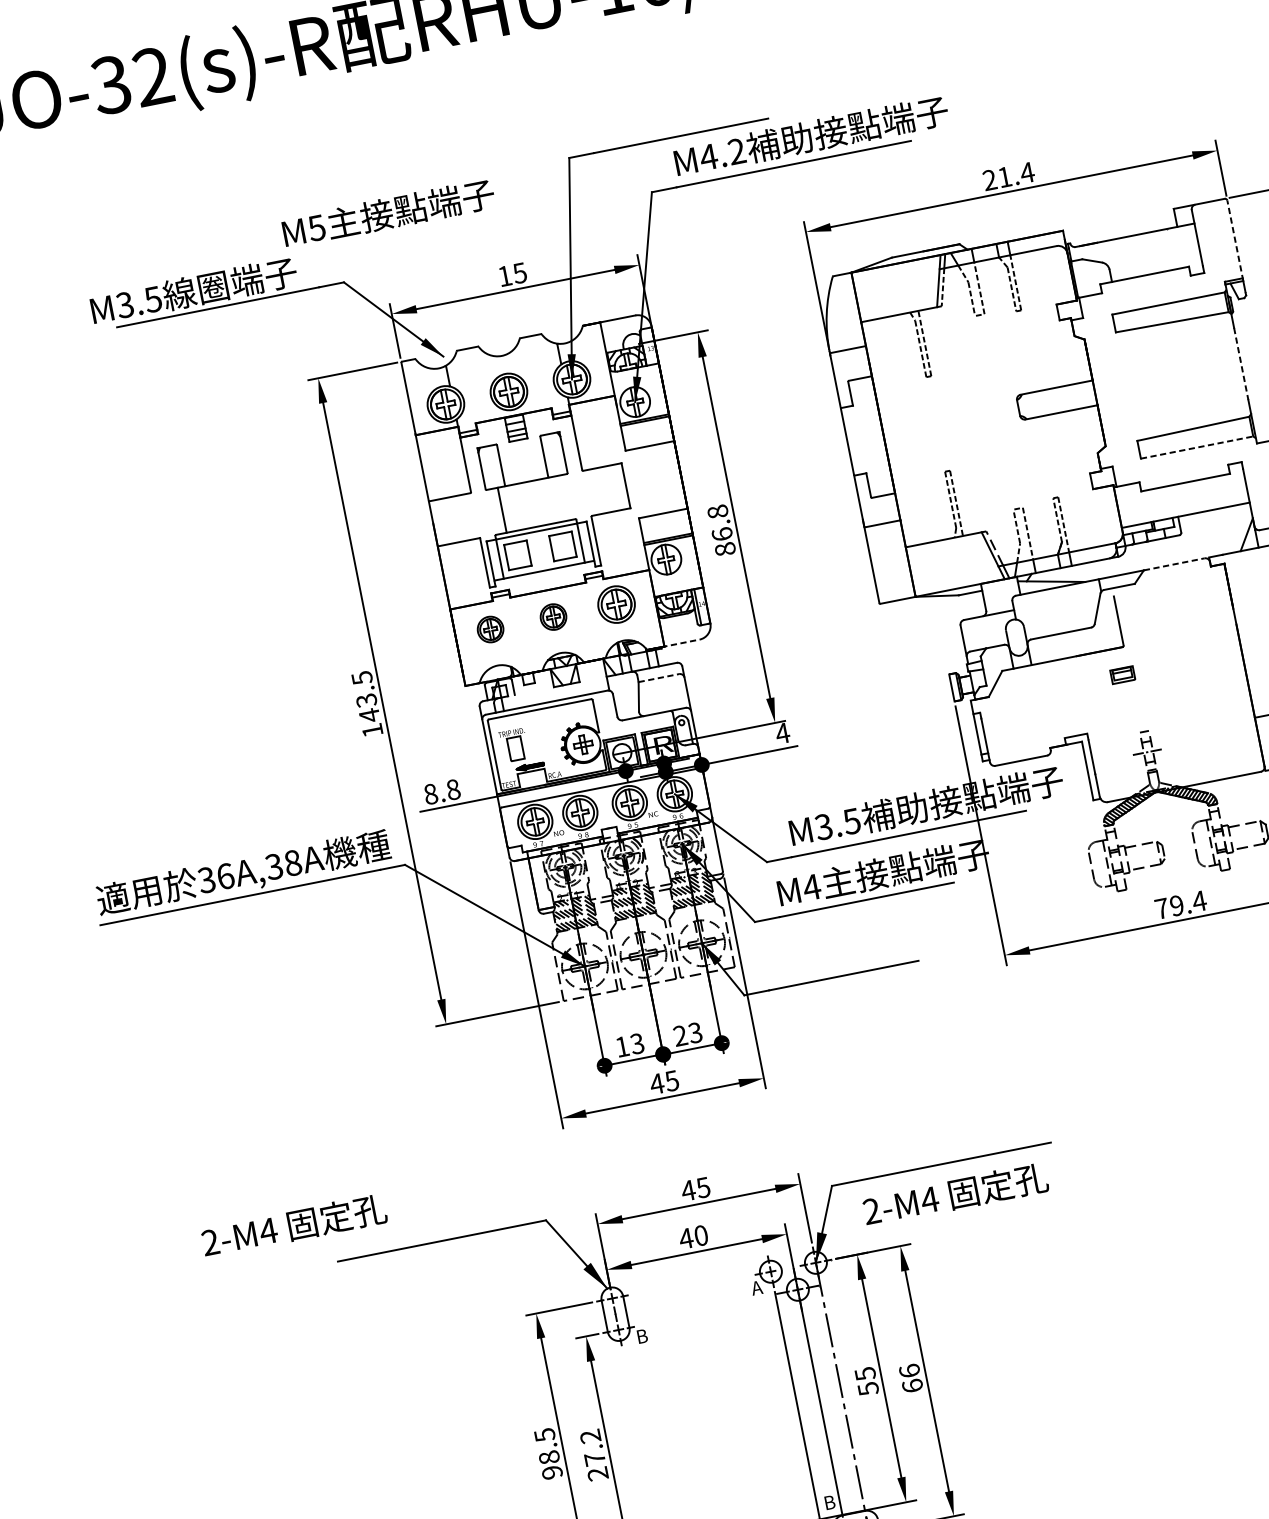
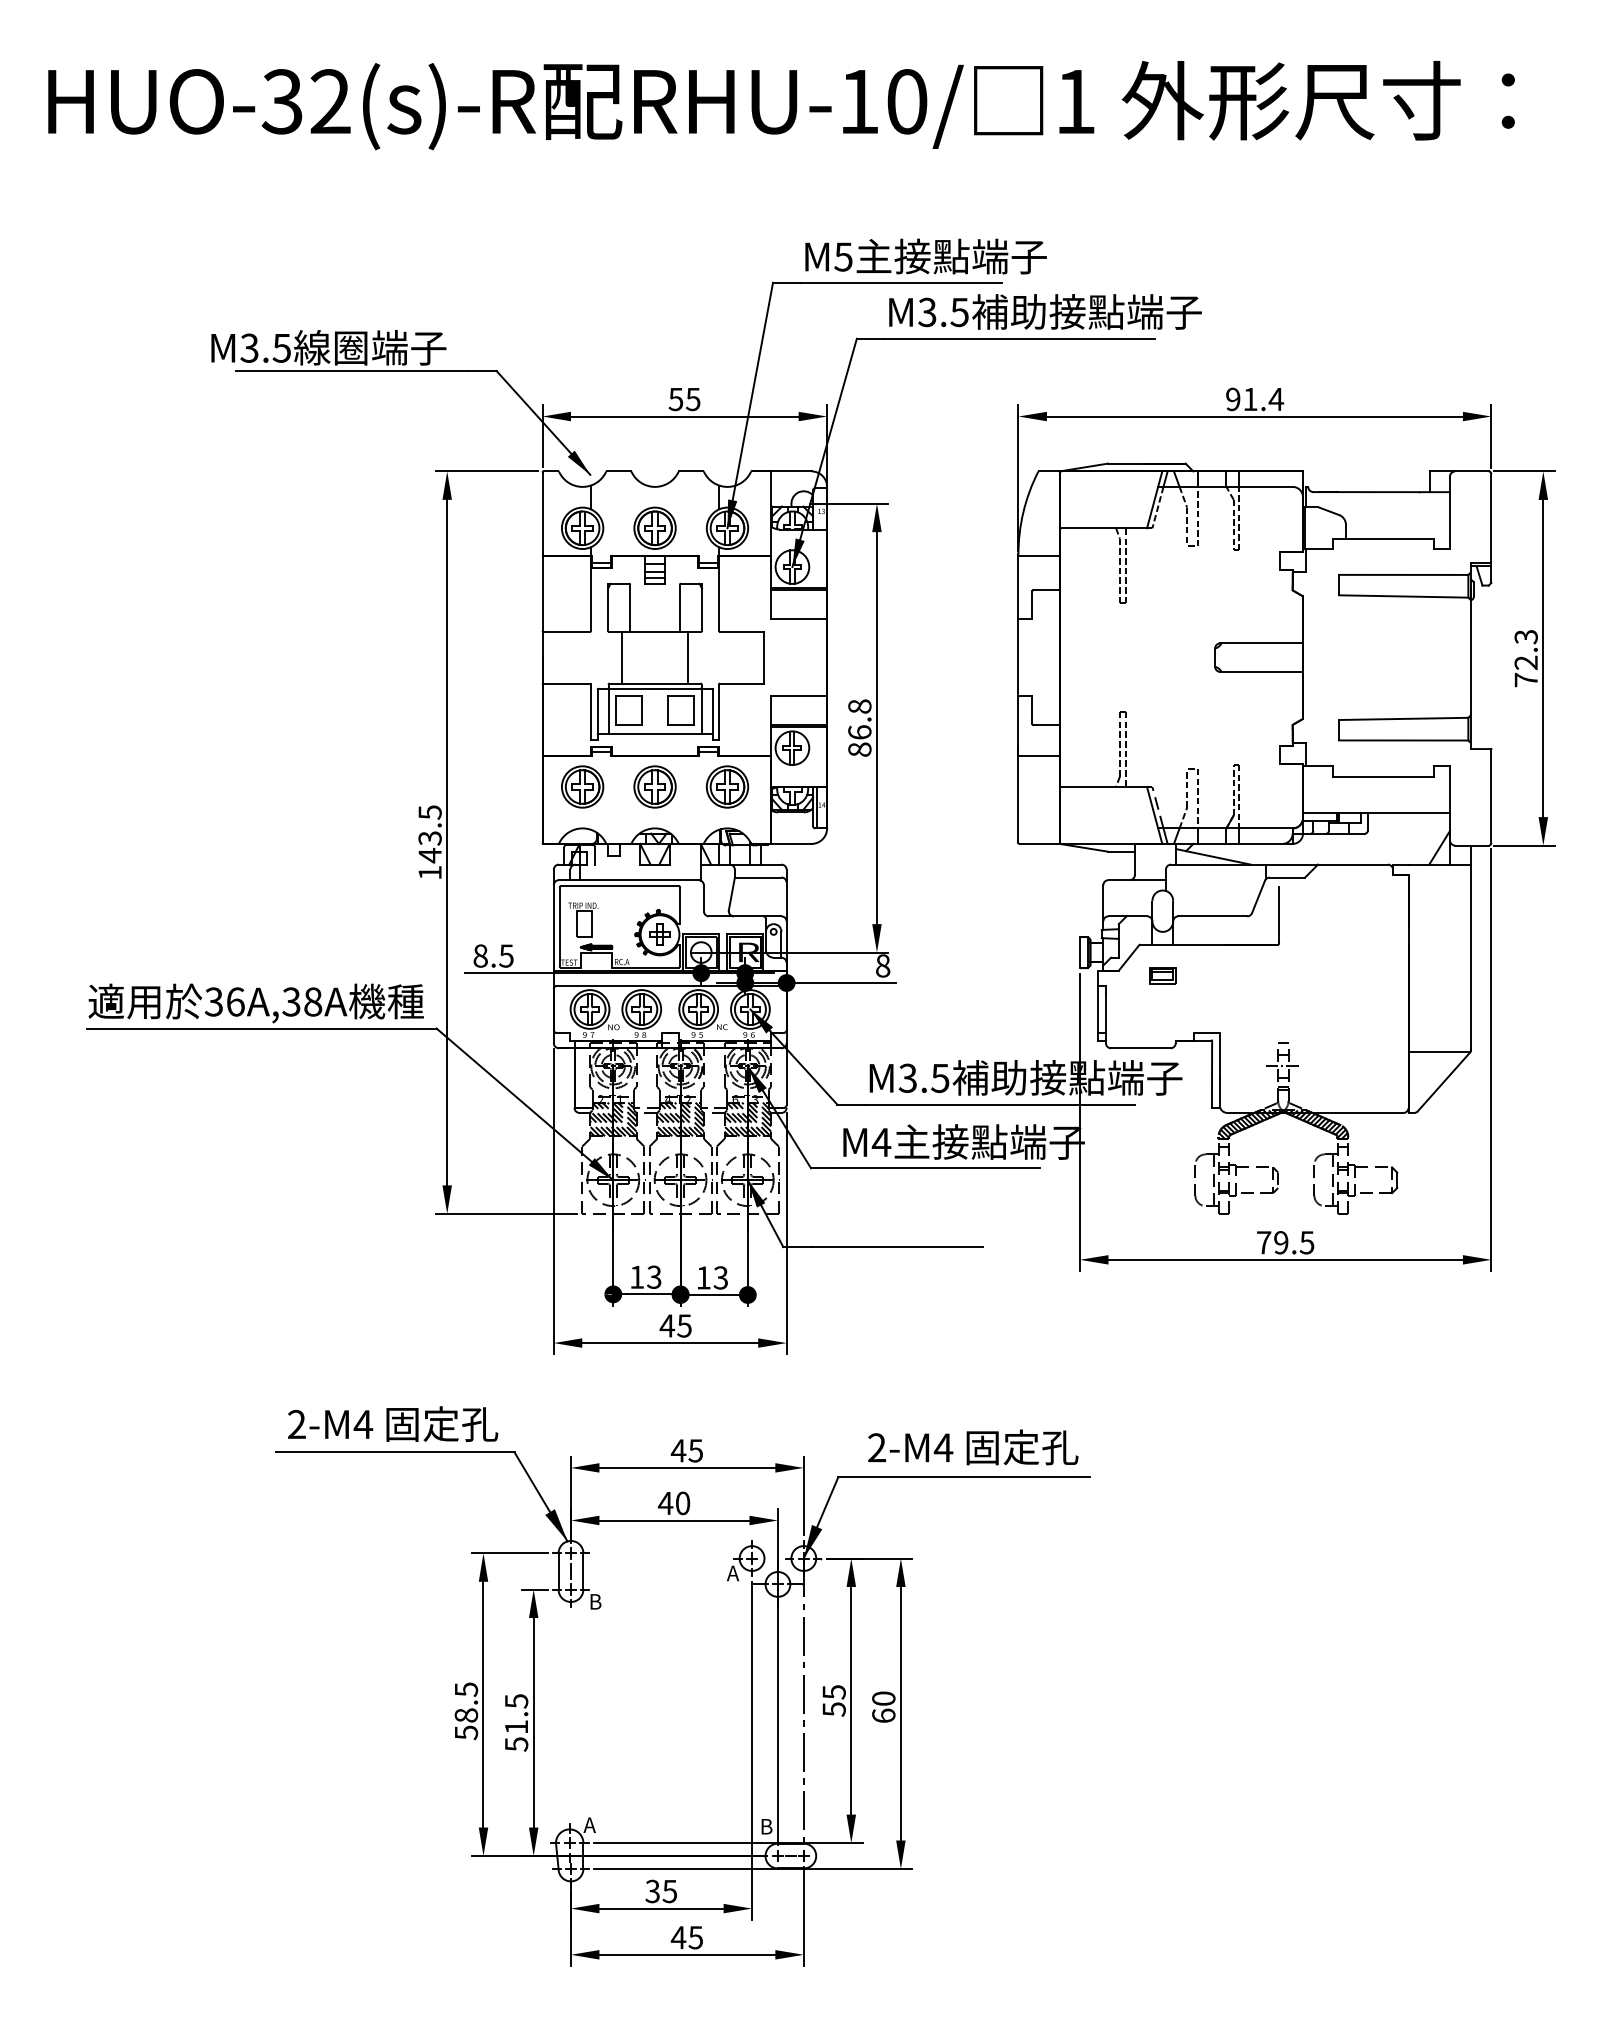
text: (721, 154) -> (942, 312), M4.2 -> M3.5
text: (990, 180) -> (1233, 399), 21.4 -> 91.4
text: (388, 213) -> (925, 256), moved
line: (1235, 240) -> (1491, 519), dashed -> solid
text: (504, 276) -> (675, 399), 15 -> 55
line: (1240, 364) -> (1470, 658), dashed -> solid
line: (1196, 447) -> (1403, 740), dashed -> solid
line: (560, 498) -> (688, 657), added
line: (1173, 564) -> (1352, 864), dashed -> solid
part: (552, 616) -> (654, 786), size x1.43
part: (490, 629) -> (582, 786), size x1.43
line: (680, 643) -> (789, 843), dashed -> solid
part: (1122, 674) -> (1162, 975), moved
line: (659, 678) -> (758, 877), dashed -> solid
text: (782, 733) -> (882, 965), 4 -> 8
text: (453, 789) -> (506, 955), 8.8 -> 8.5
text: (1198, 901) -> (1306, 1242), 79.4 -> 79.5
text: (680, 1035) -> (703, 1277), 23 -> 13
text: (955, 1194) -> (973, 1447), moved
text: (294, 1224) -> (393, 1423), moved
text: (909, 1370) -> (883, 1698), 66 -> 60
text: (594, 1455) -> (516, 1722), 27.2 -> 51.5
text: (551, 1472) -> (465, 1732), 98.5 -> 58.5

